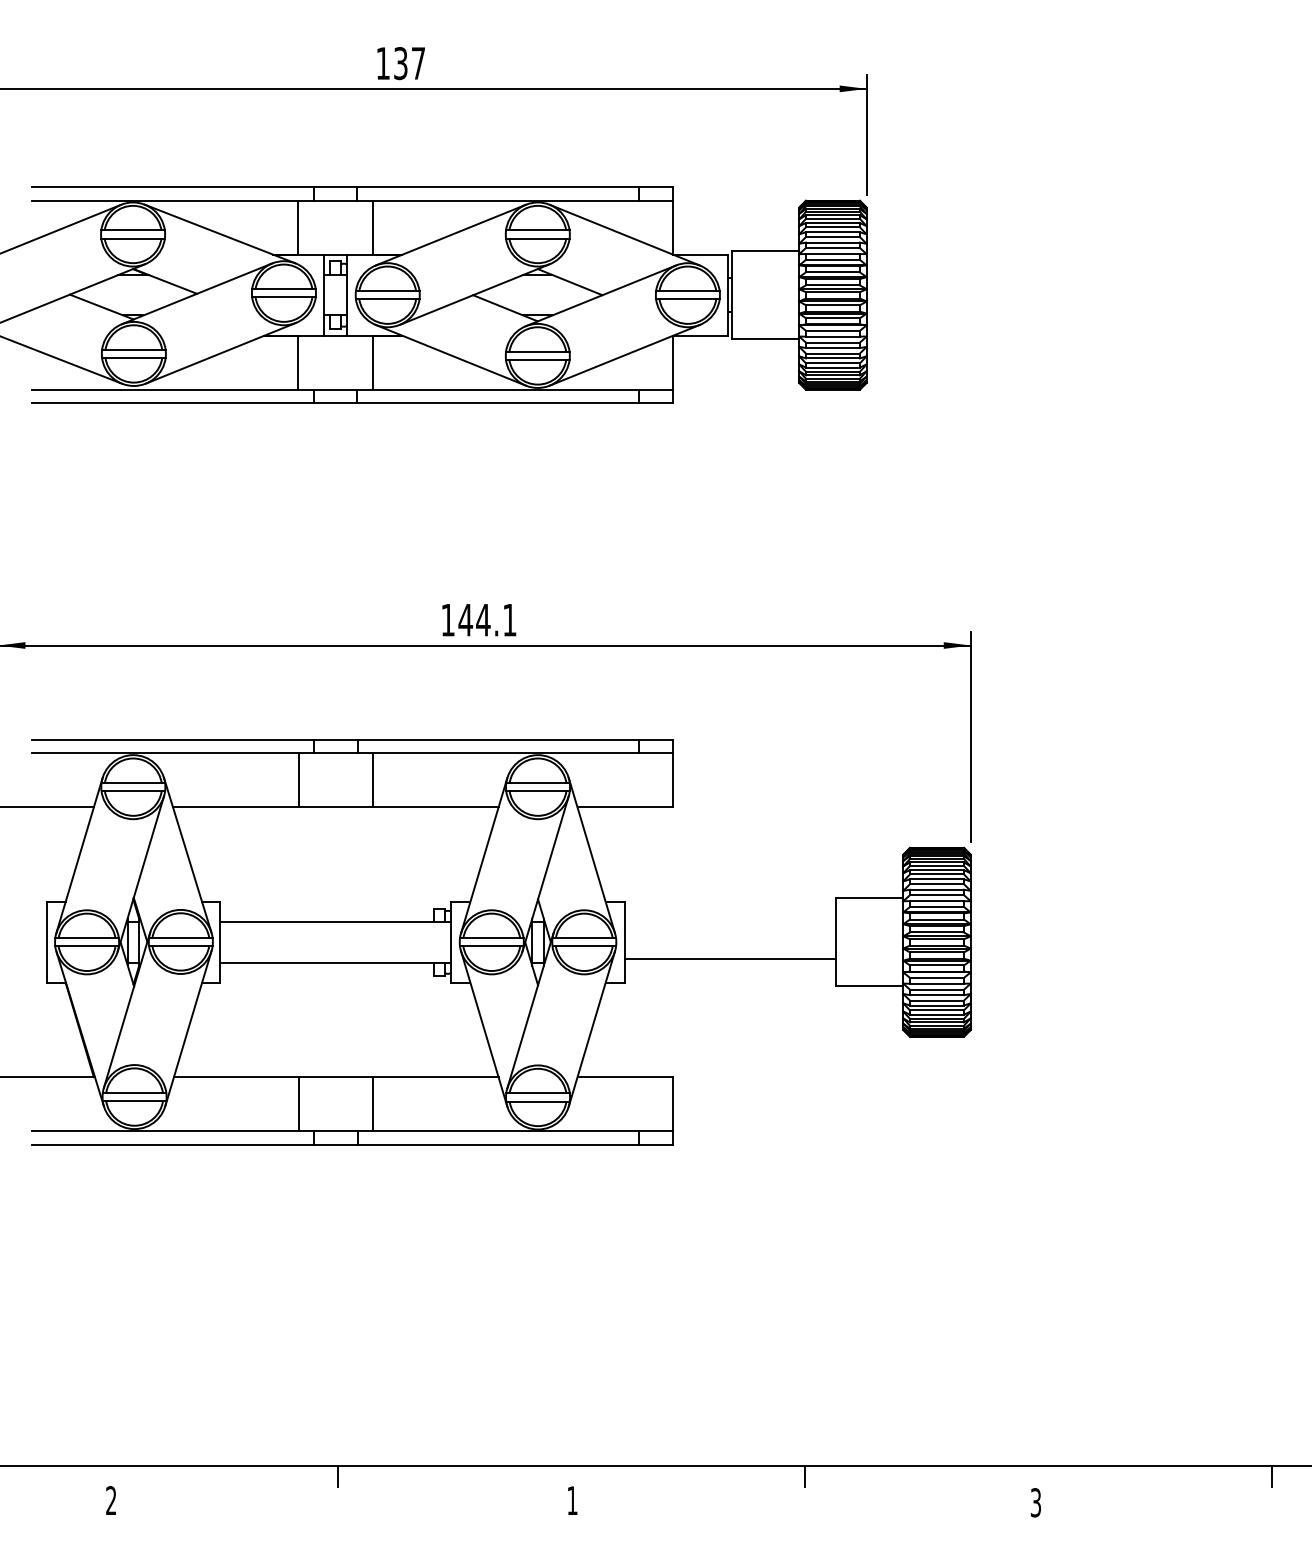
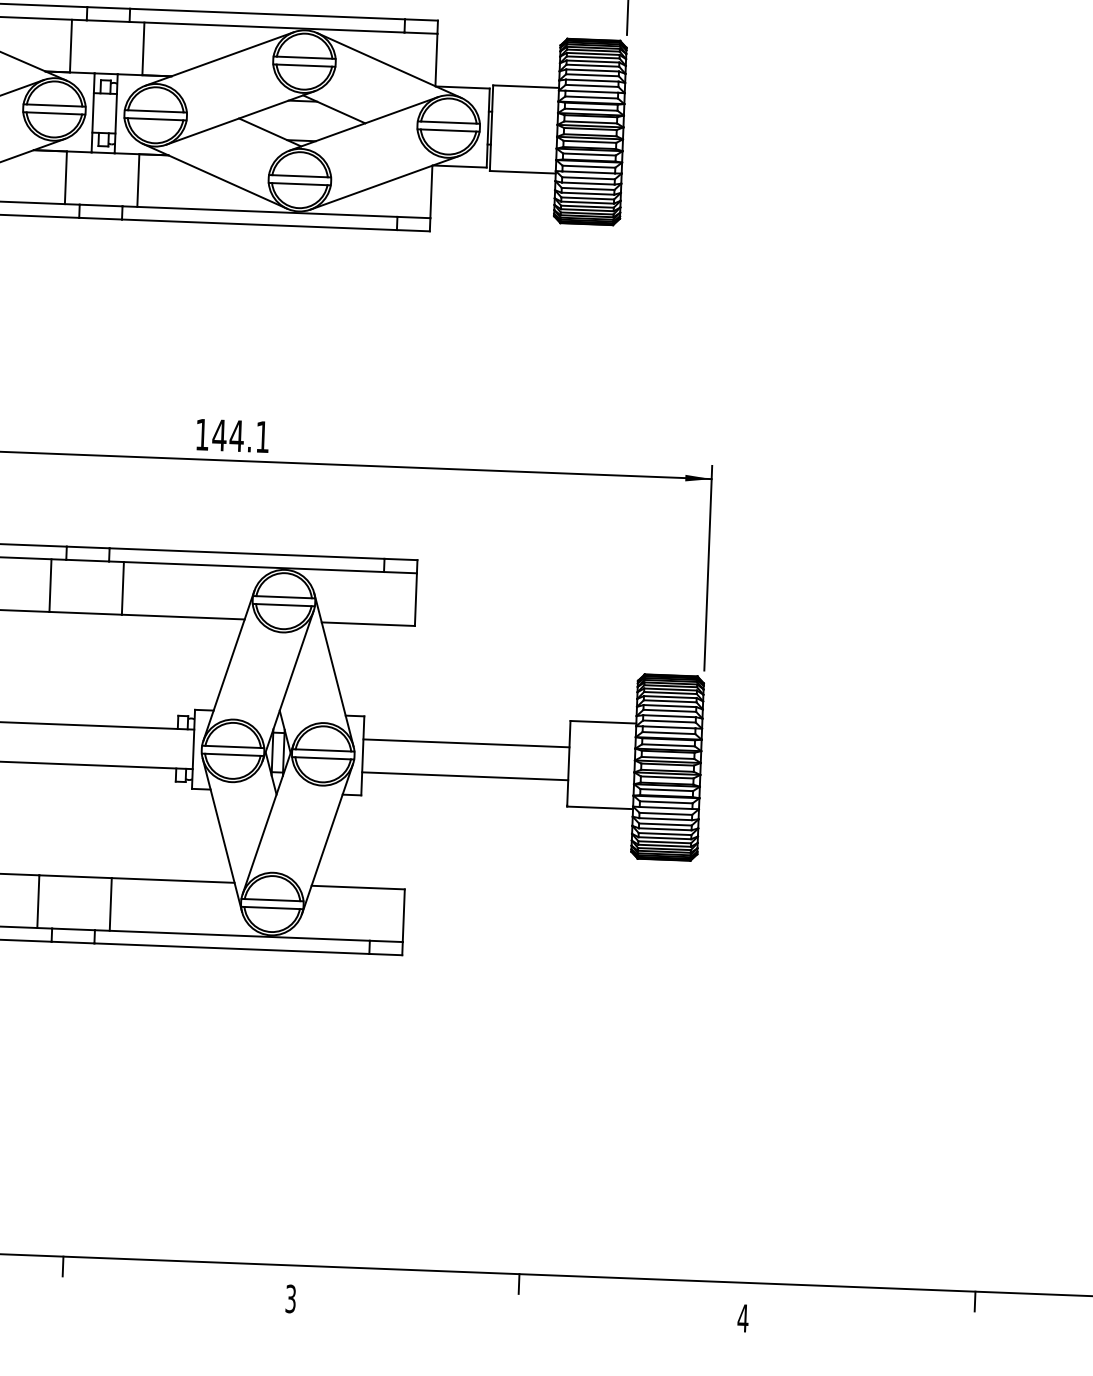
line: (729, 925) -> (465, 743), added
text: (572, 1500) -> (290, 1298), 1 -> 3
text: (1035, 1502) -> (742, 1318), 3 -> 4

